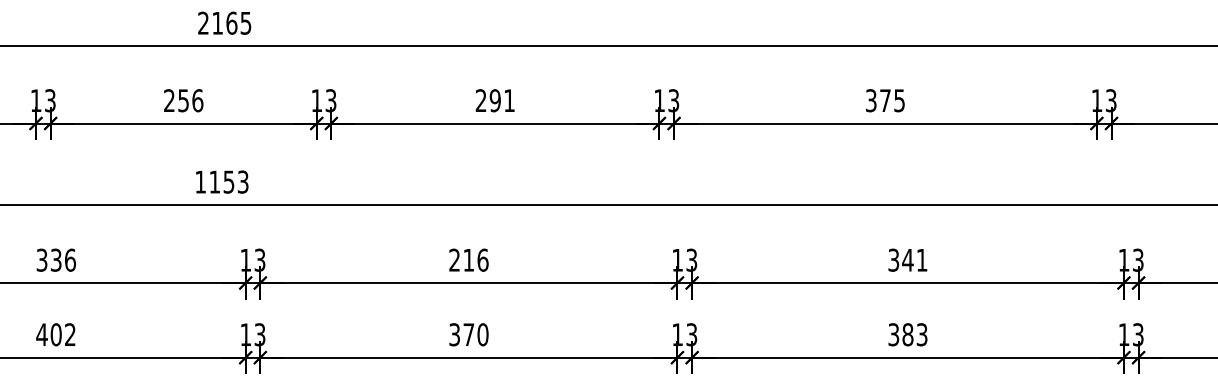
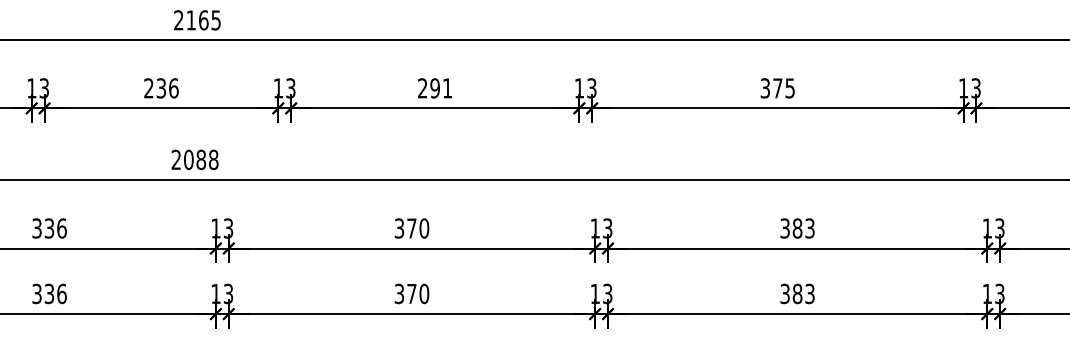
text: (183, 100) -> (161, 88), 256 -> 236
text: (221, 181) -> (194, 159), 1153 -> 2088
text: (468, 259) -> (411, 227), 216 -> 370
text: (914, 259) -> (803, 227), 341 -> 383
text: (56, 334) -> (49, 293), 402 -> 336

